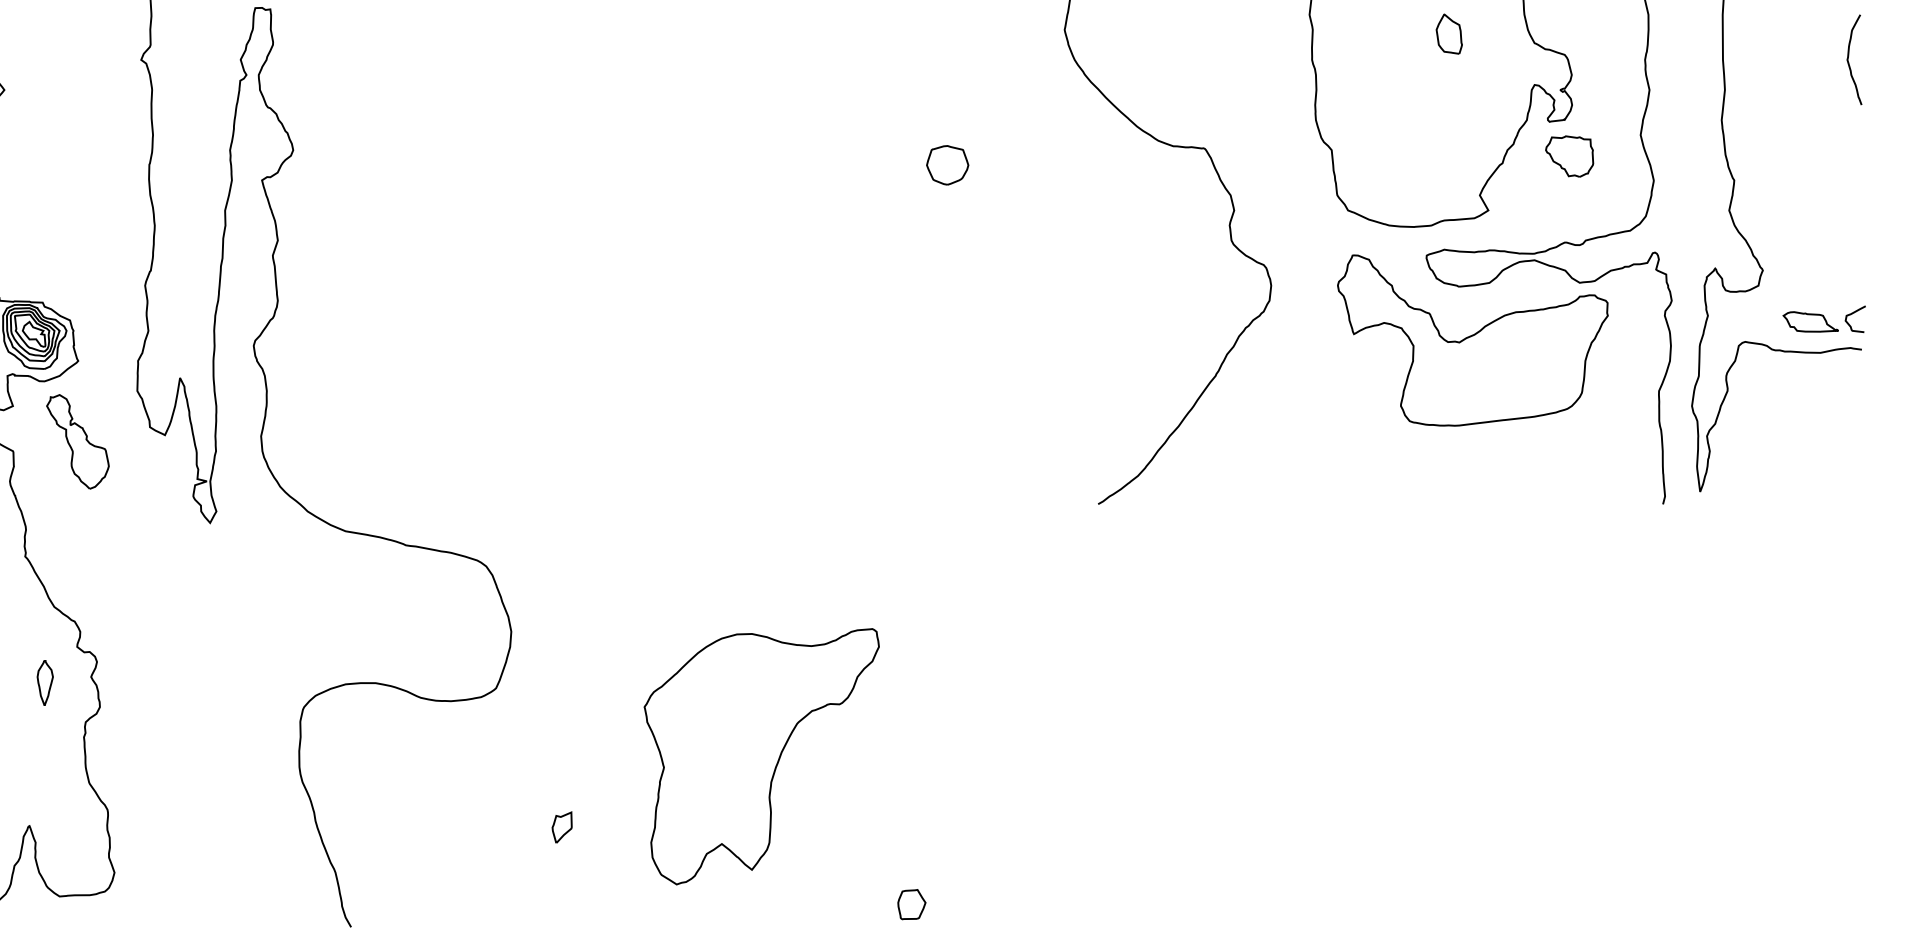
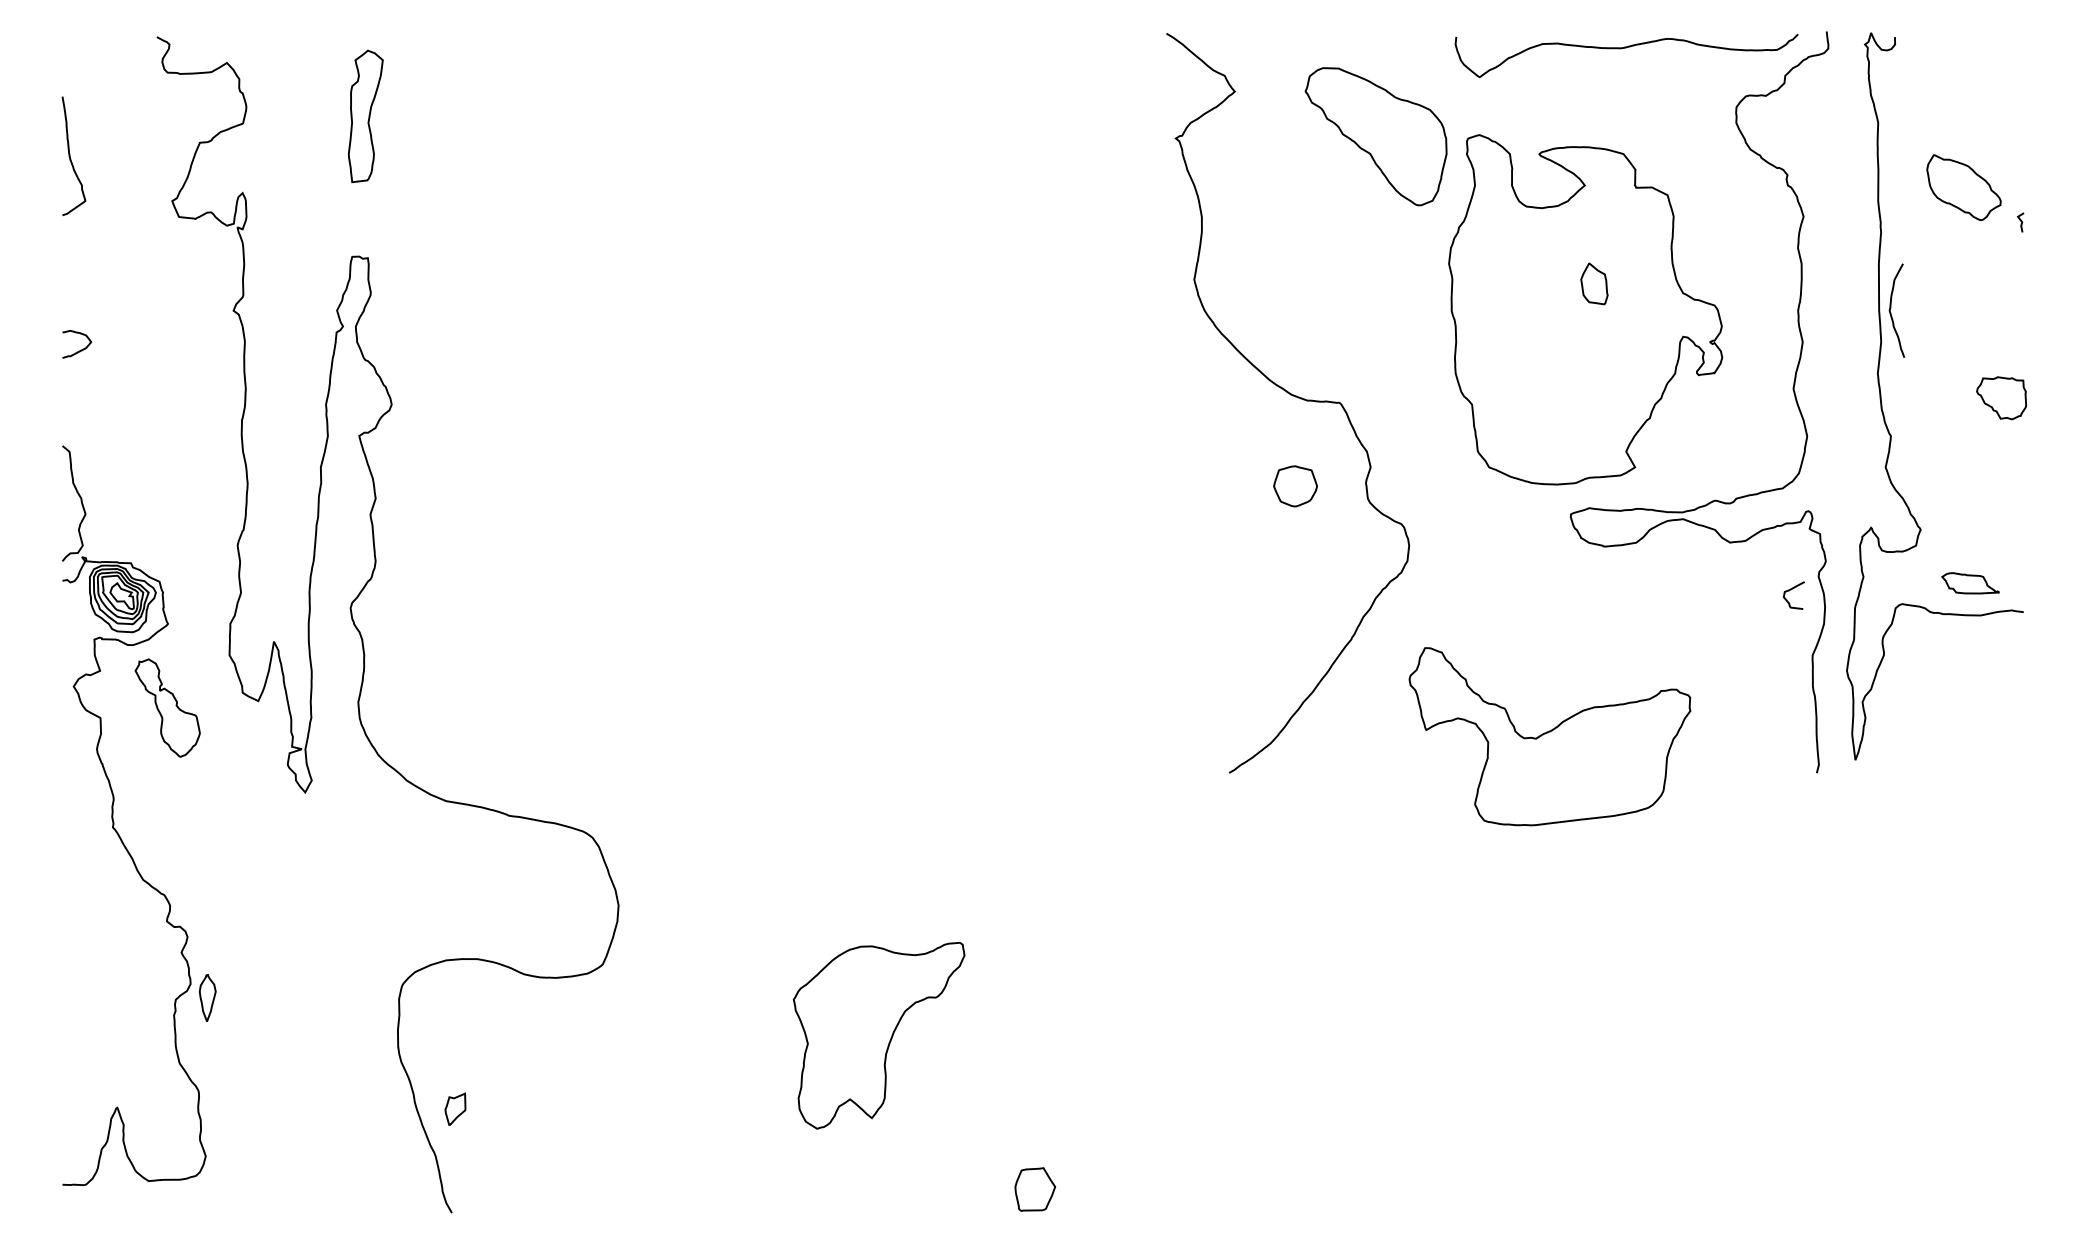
curve: (1849, 57) -> (1891, 308), moved
part: (1569, 156) -> (2001, 398), moved
part: (947, 165) -> (1295, 486), moved
curve: (1853, 314) -> (1791, 590), moved
part: (1472, 340) -> (1549, 736), moved
part: (45, 682) -> (207, 997), moved
part: (761, 756) -> (878, 1035), size x0.7
part: (562, 826) -> (455, 1108), moved
part: (912, 904) -> (1035, 1189), size x1.4

